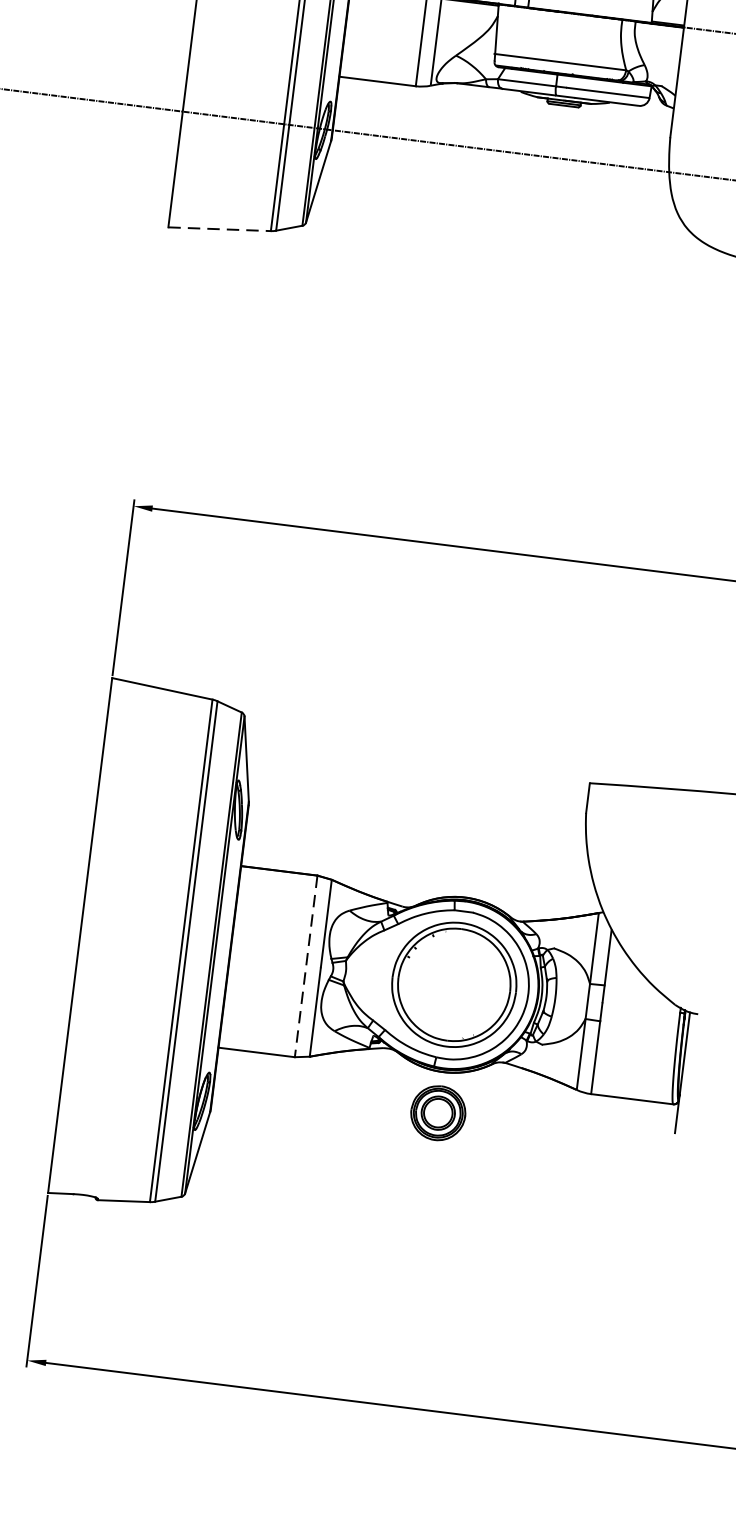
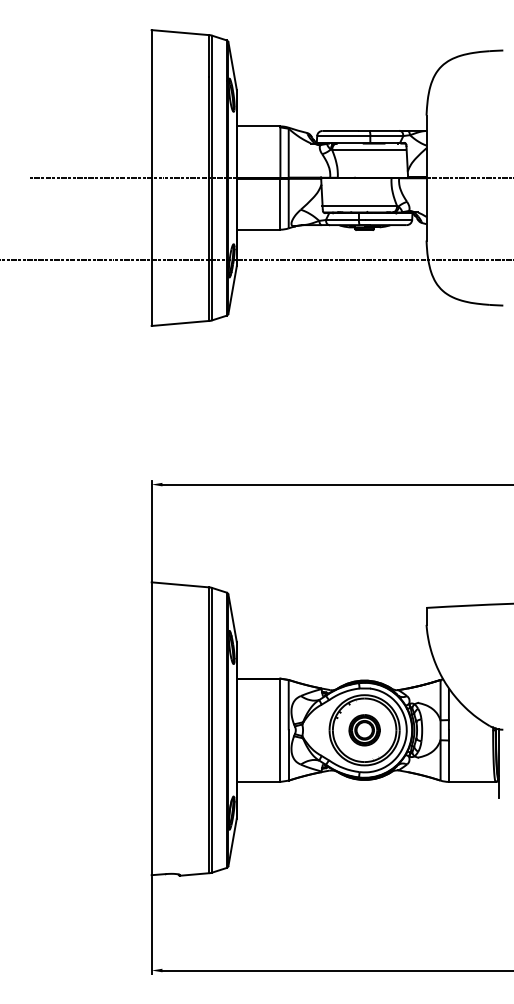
line: (219, 229) -> (180, 323), dashed -> solid
line: (306, 966) -> (280, 730), dashed -> solid
part: (437, 1113) -> (364, 730), moved

